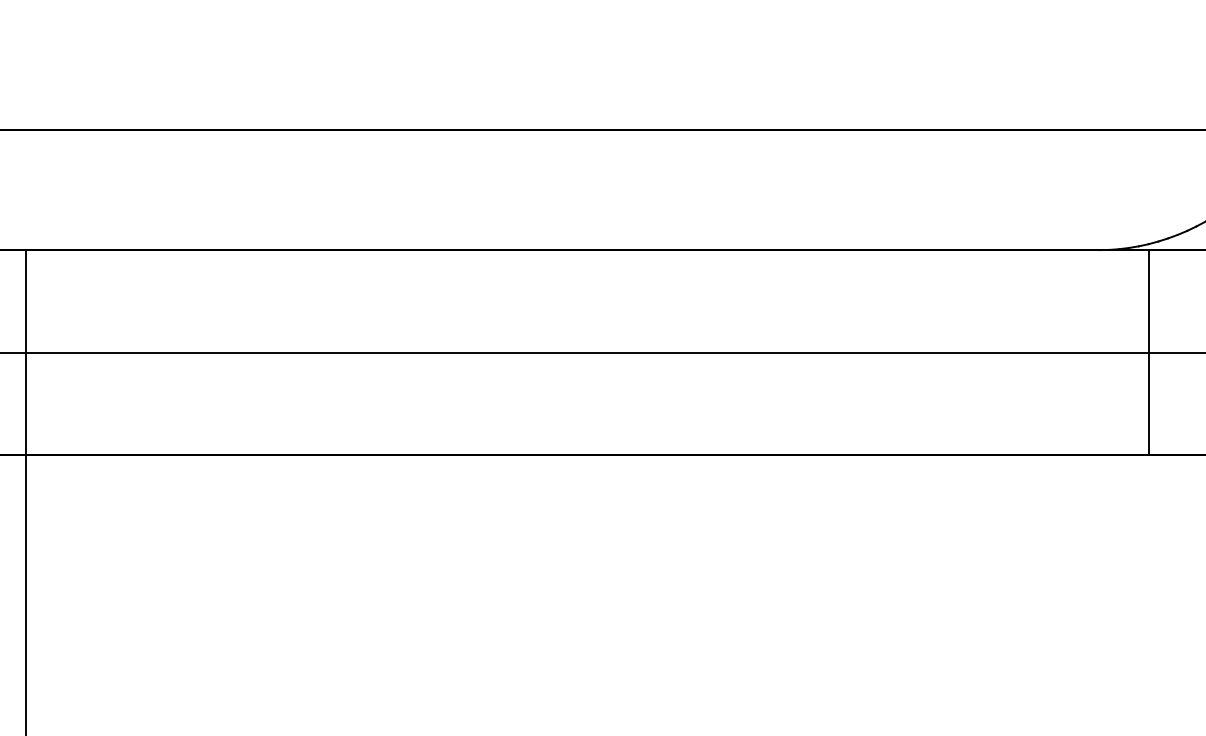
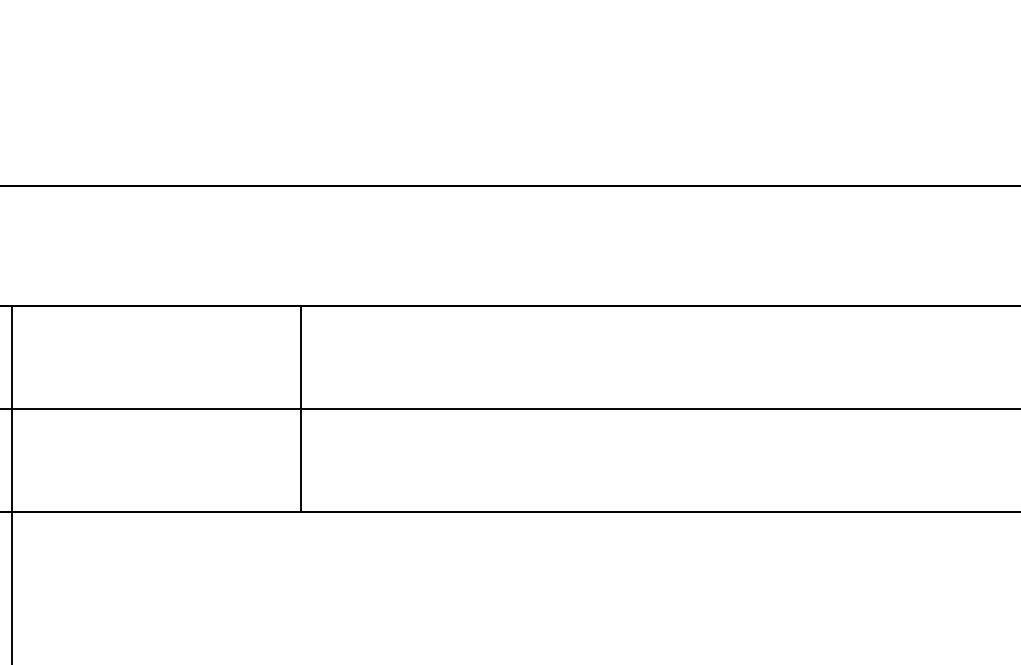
line: (315, 352) -> (300, 408), added

